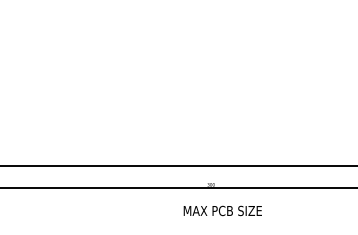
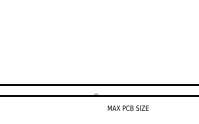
text: (221, 209) -> (127, 107), moved

